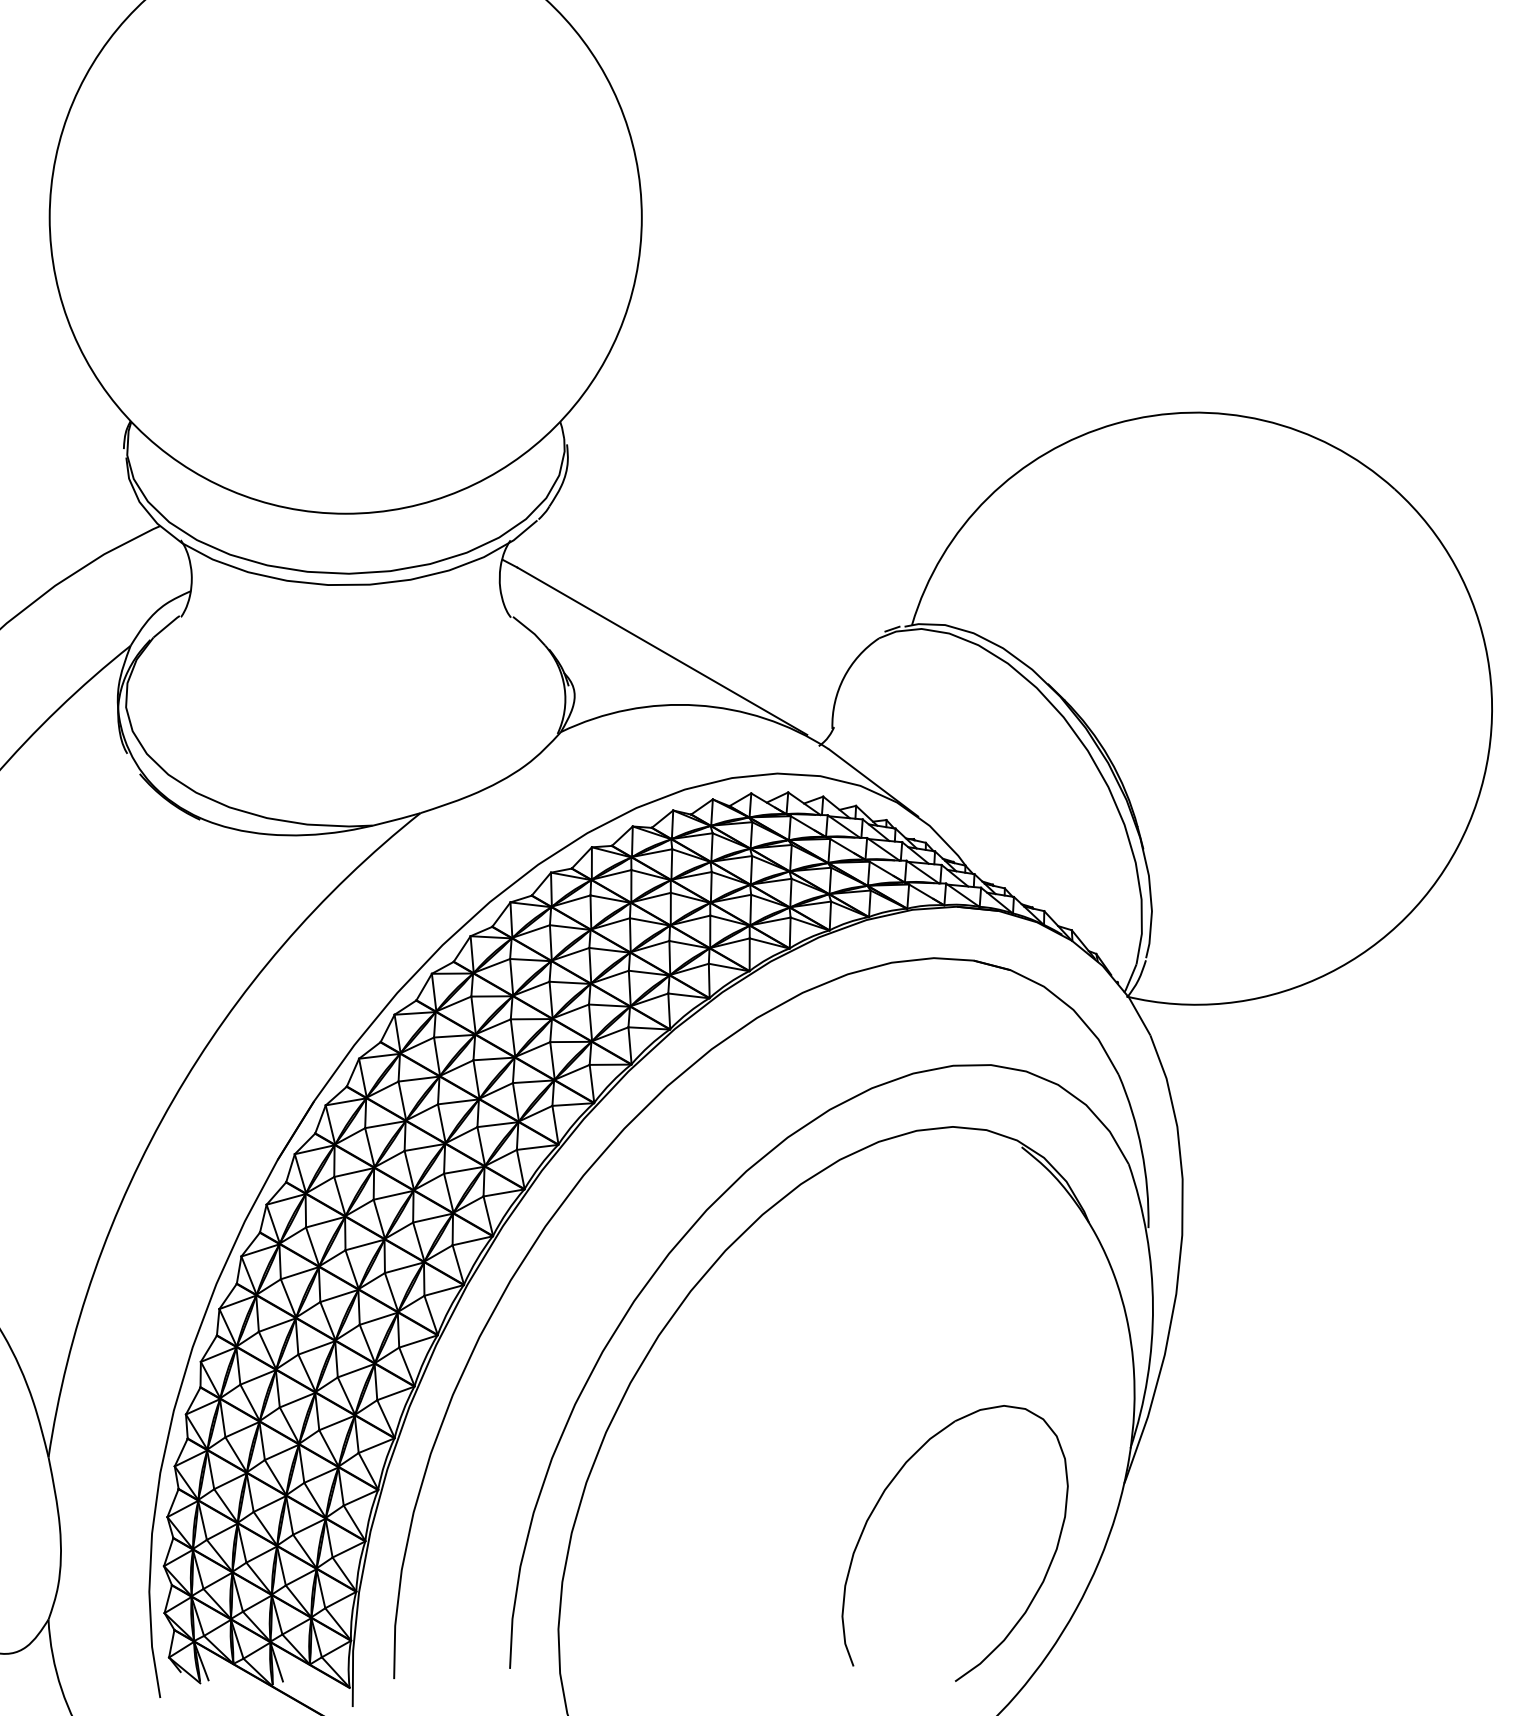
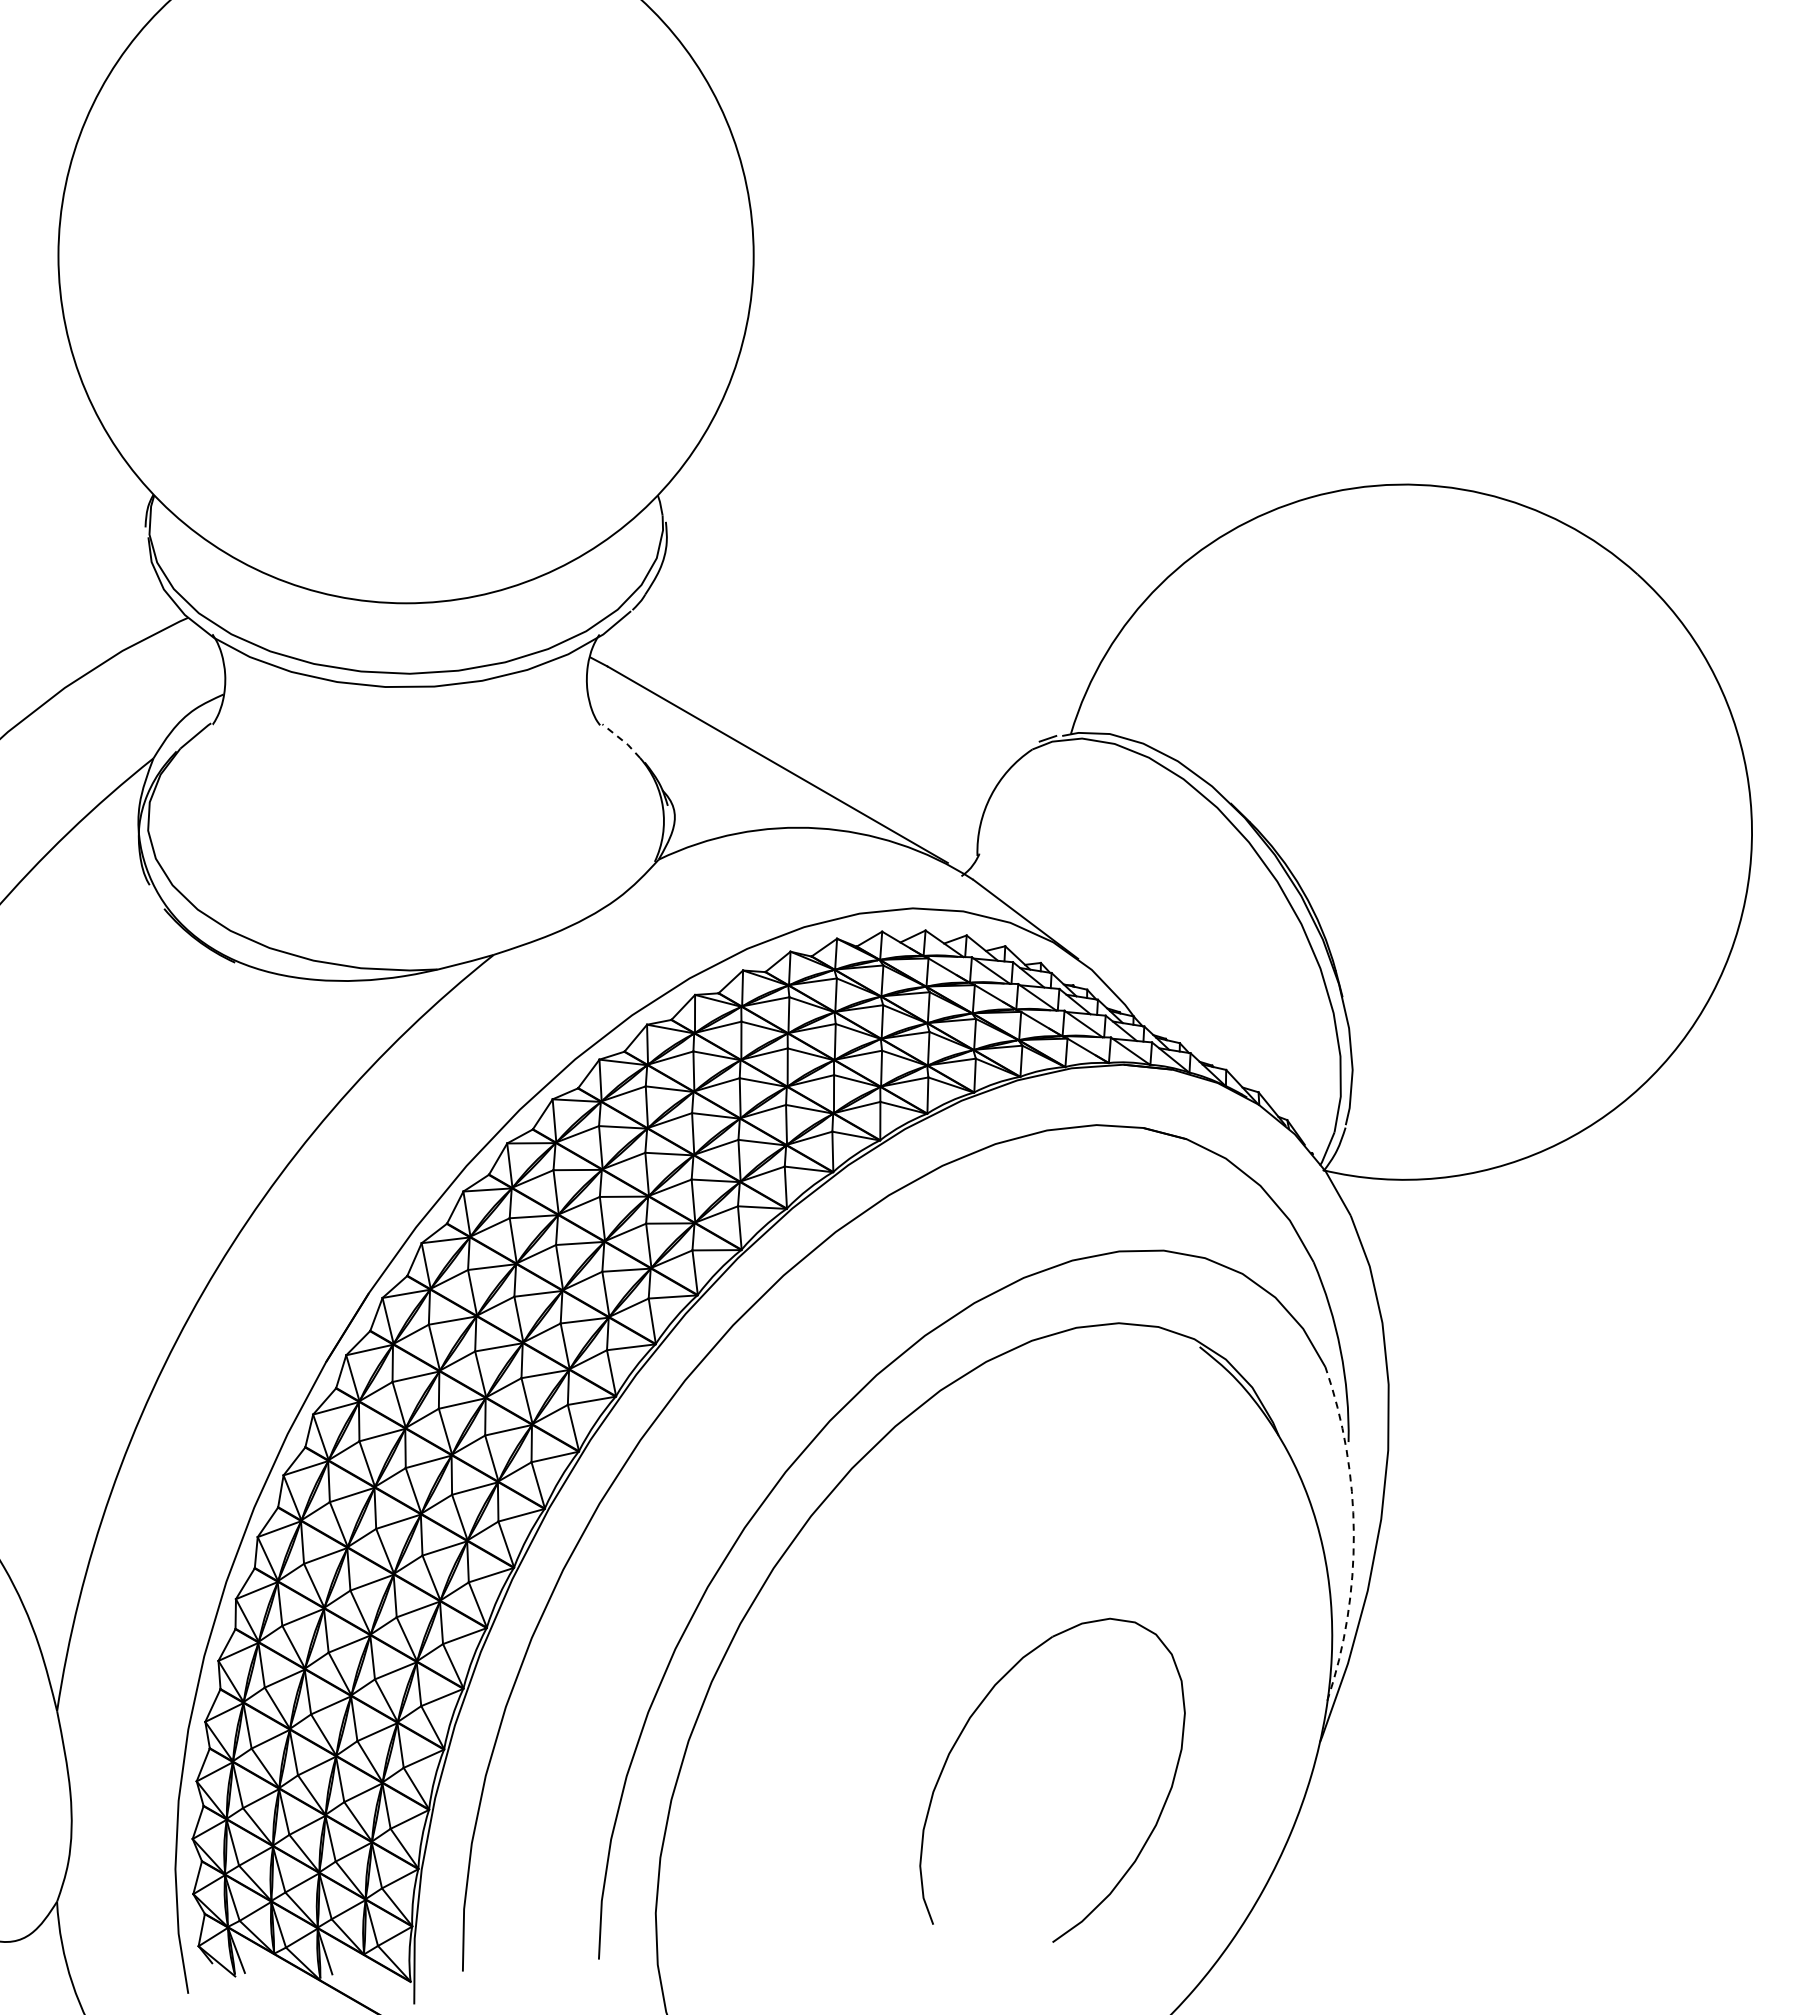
line: (530, 630) -> (622, 740), solid -> dashed
arc: (1152, 1305) -> (1353, 1533), solid -> dashed
part: (881, 1497) -> (966, 1726), moved

